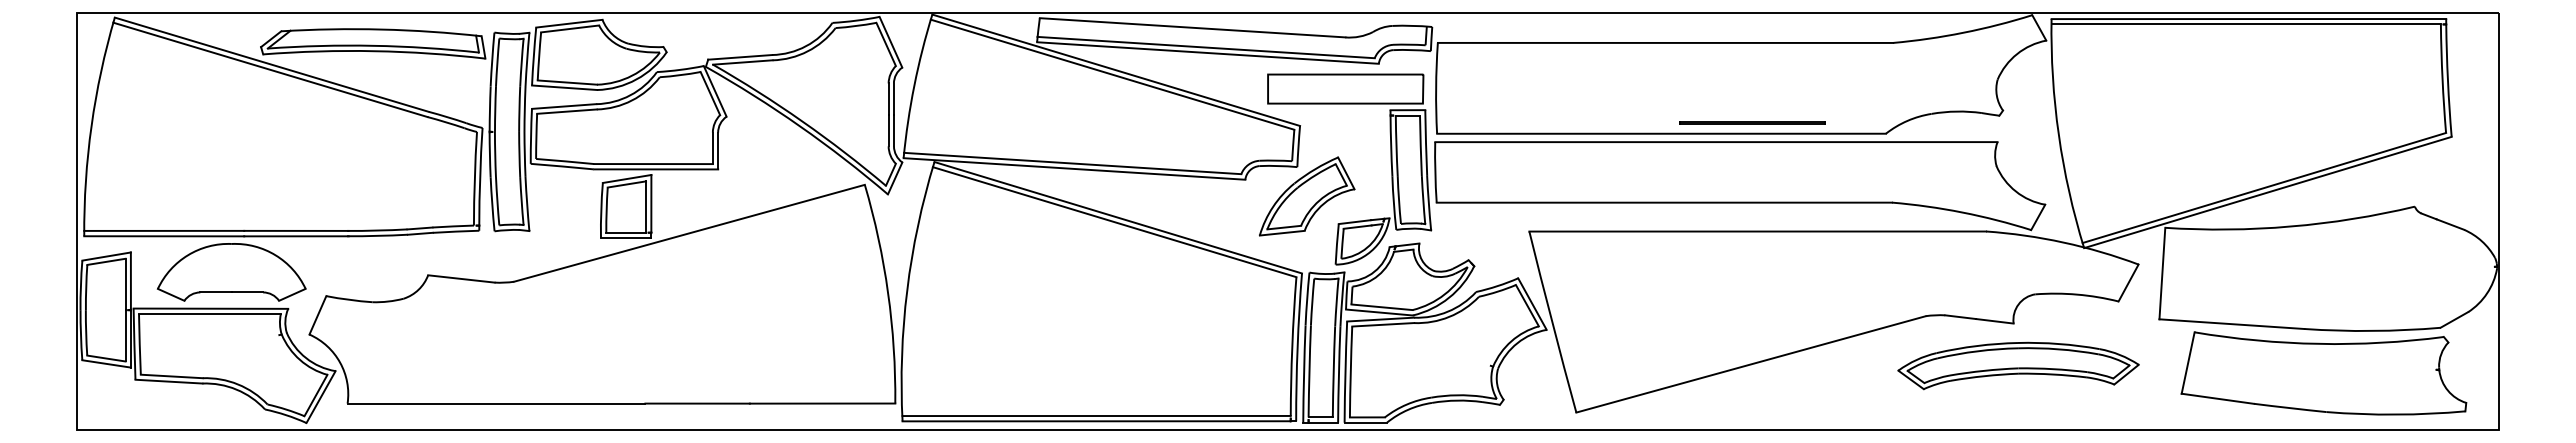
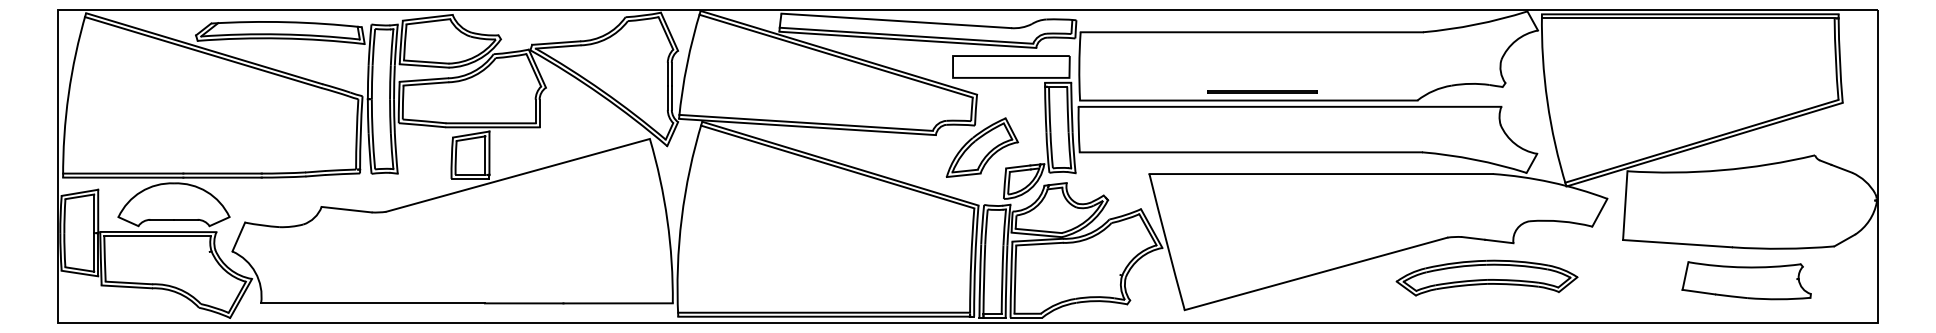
line: (1752, 122) -> (1262, 92), moved
part: (2018, 365) -> (1487, 277), moved
part: (2323, 373) -> (1746, 280), size x0.6

